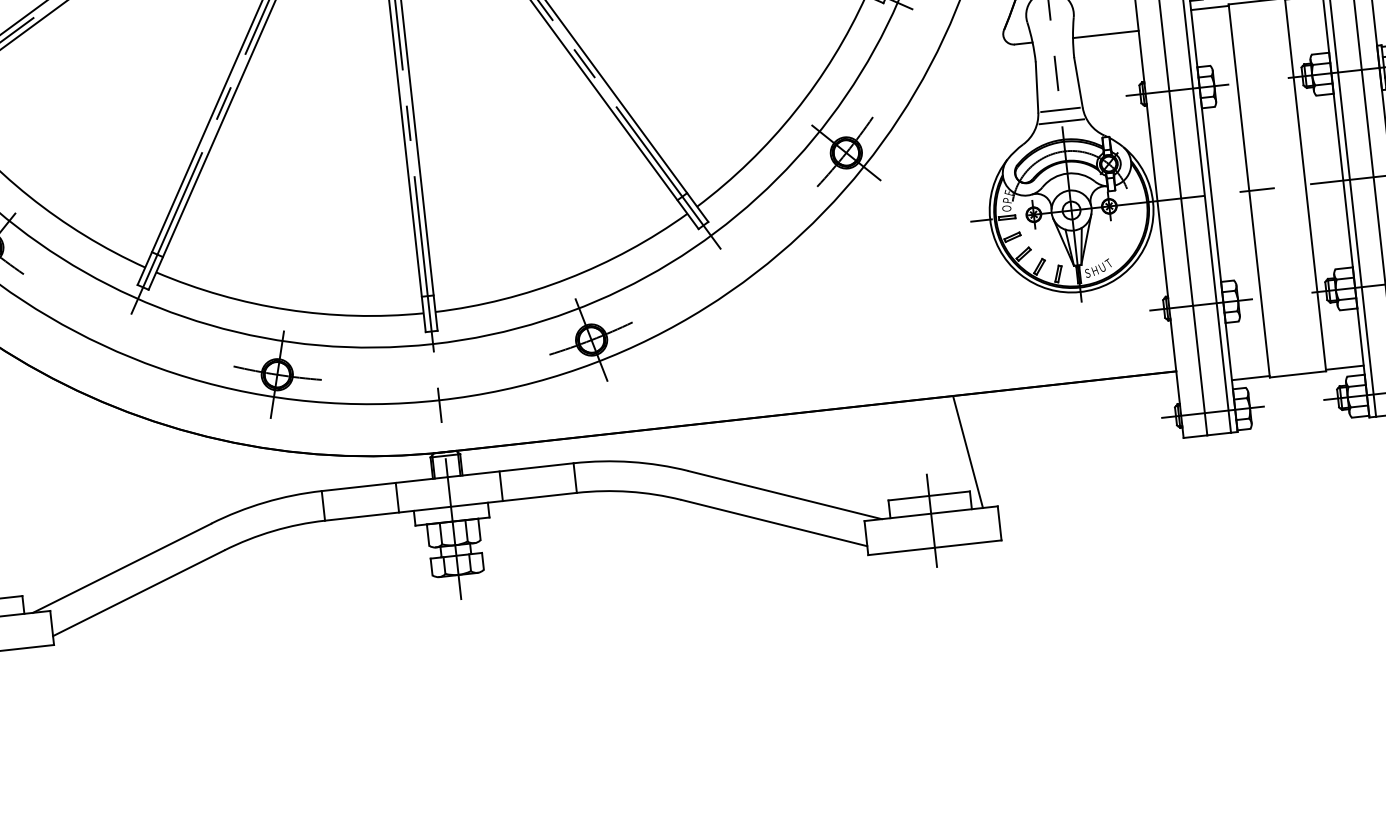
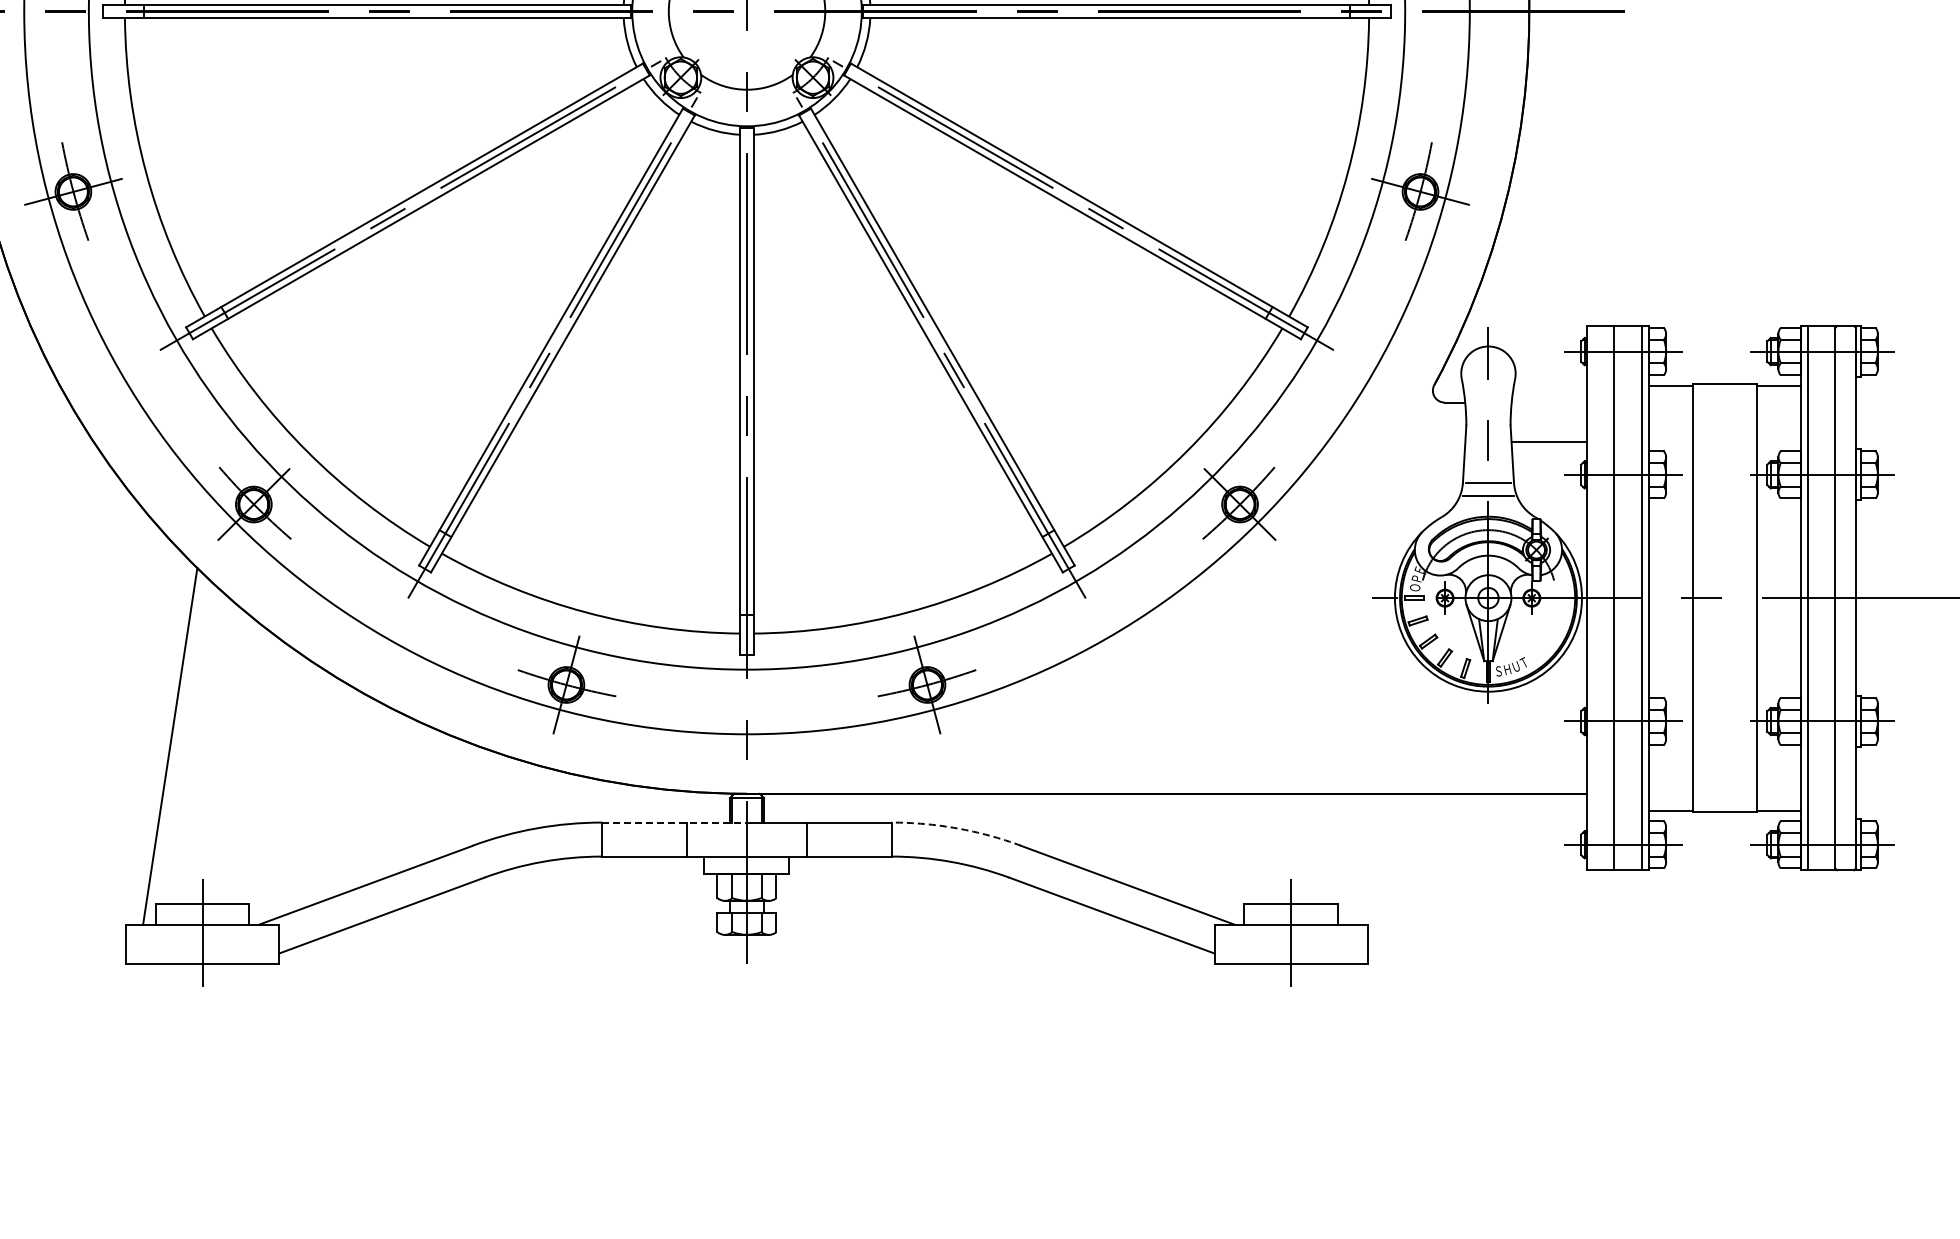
line: (1105, 34) -> (1549, 441), moved
line: (967, 451) -> (1340, 858), removed
arc: (631, 462) -> (957, 828), solid -> dashed
line: (385, 483) -> (675, 822), solid -> dashed

